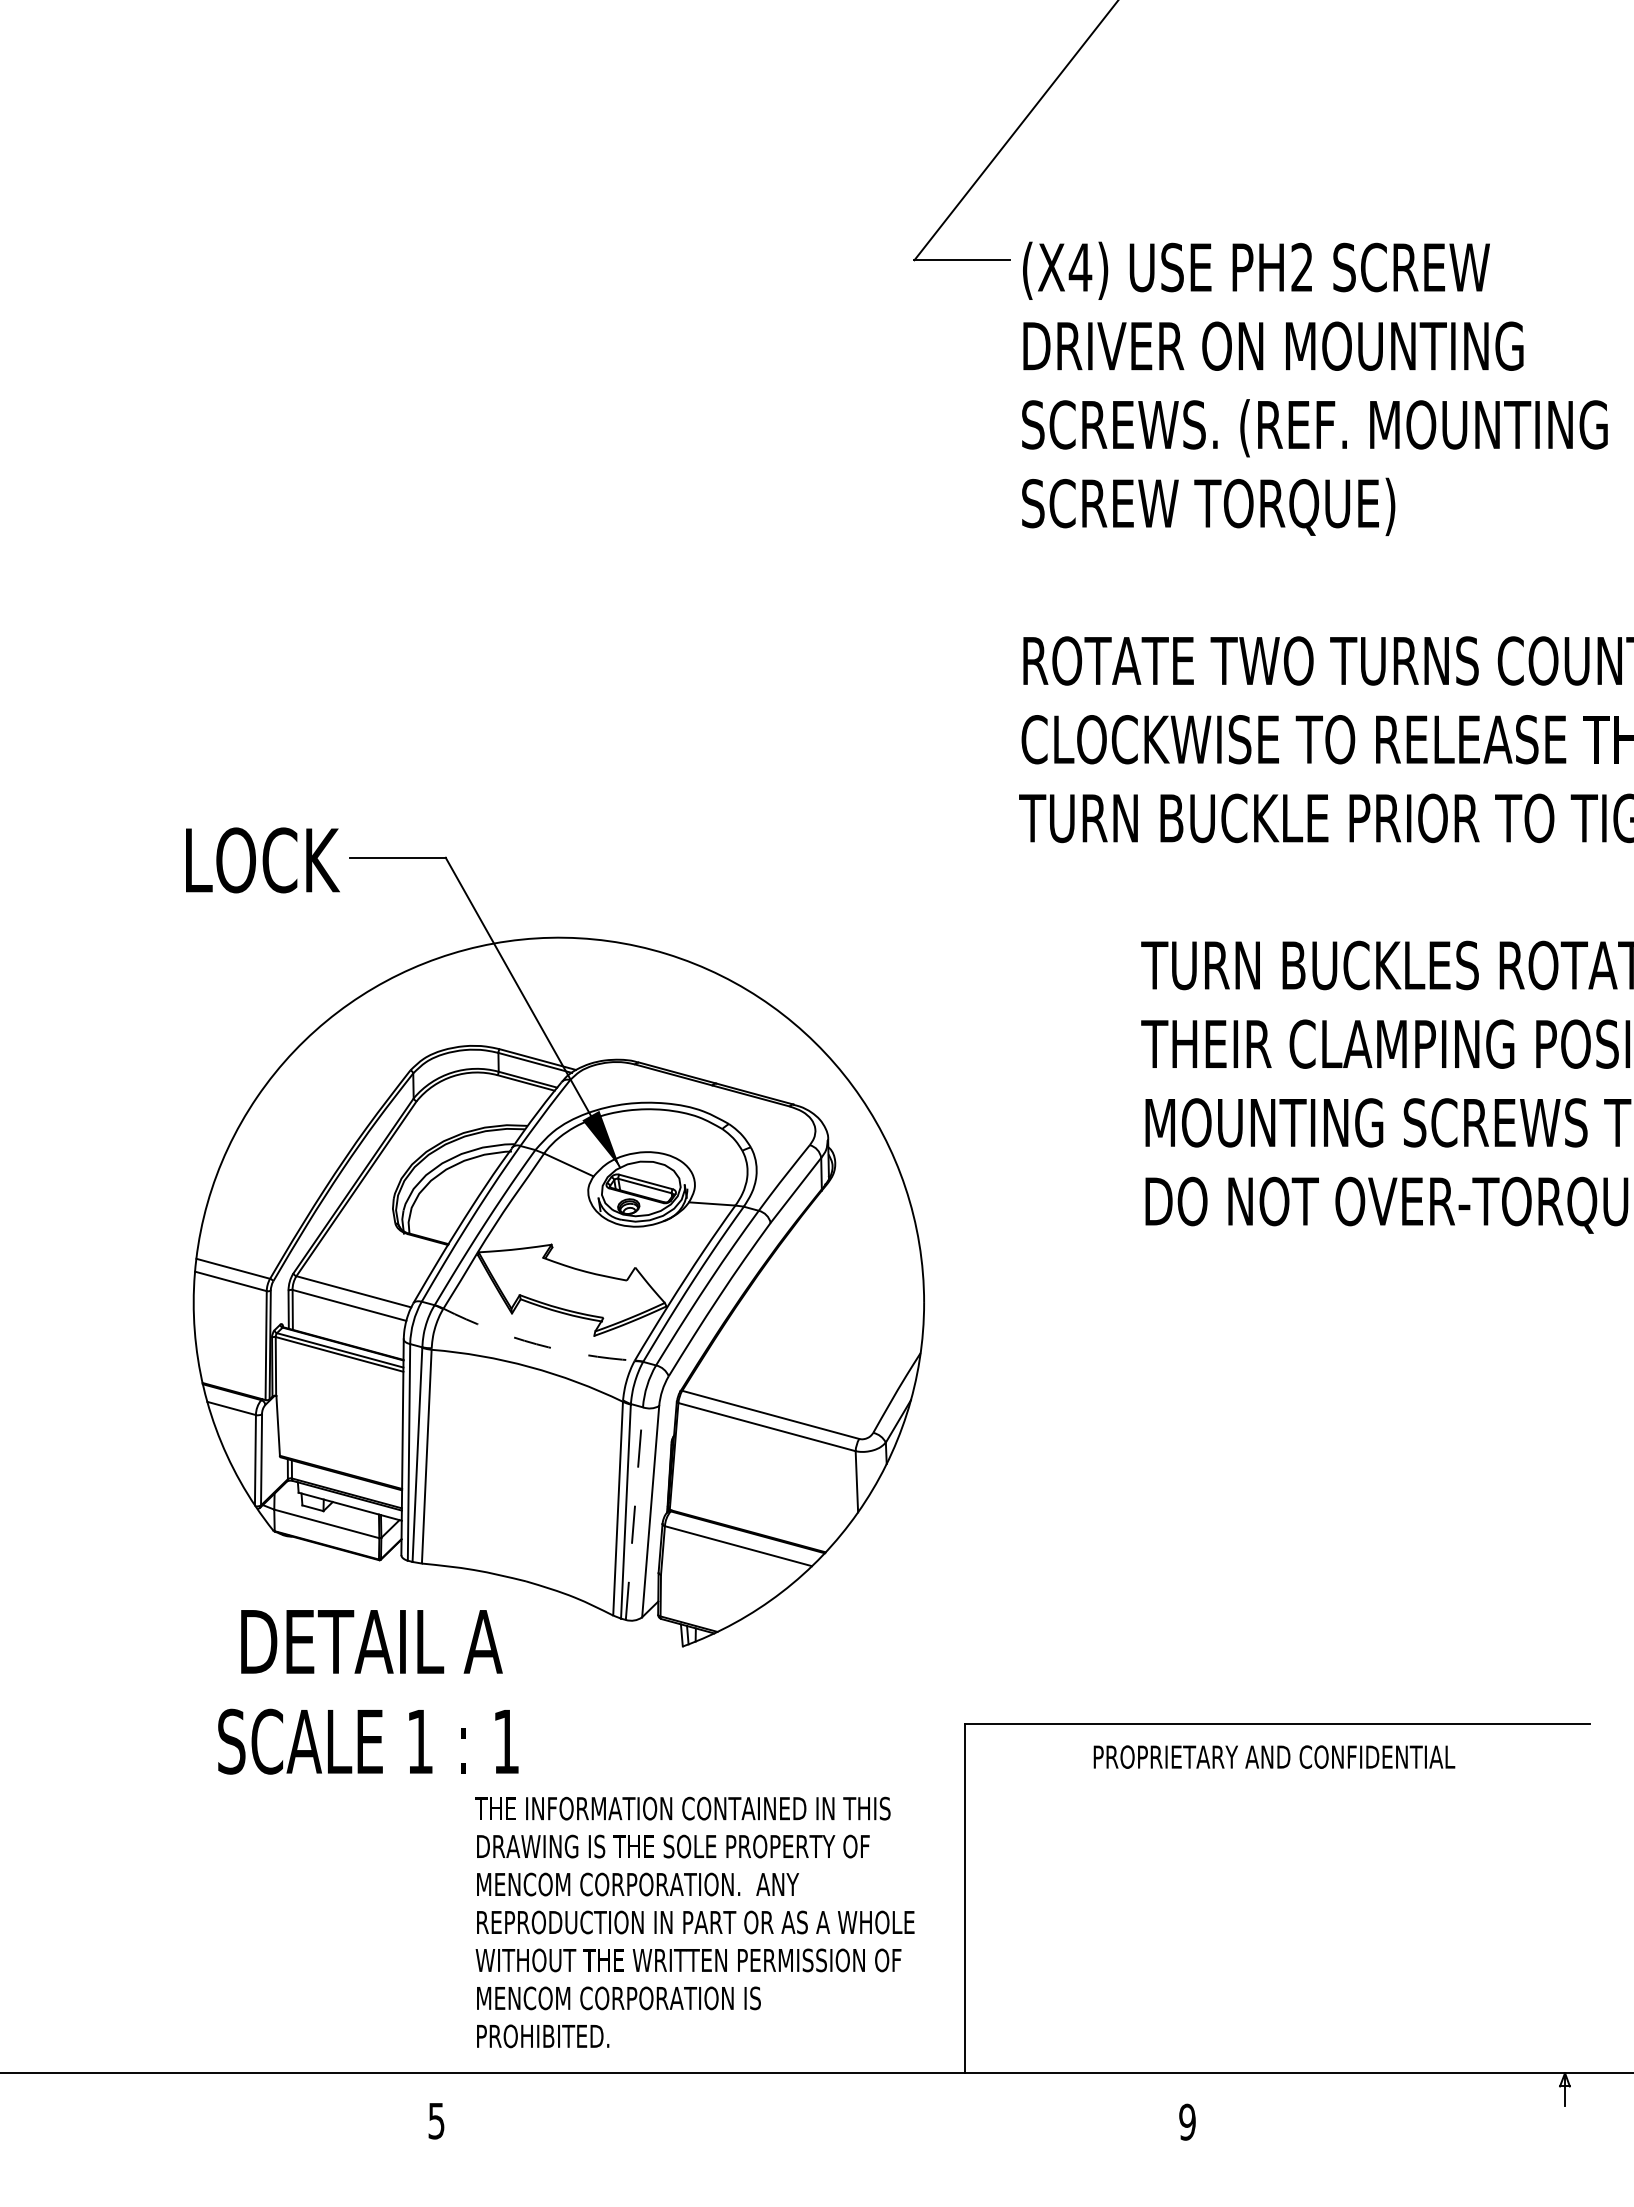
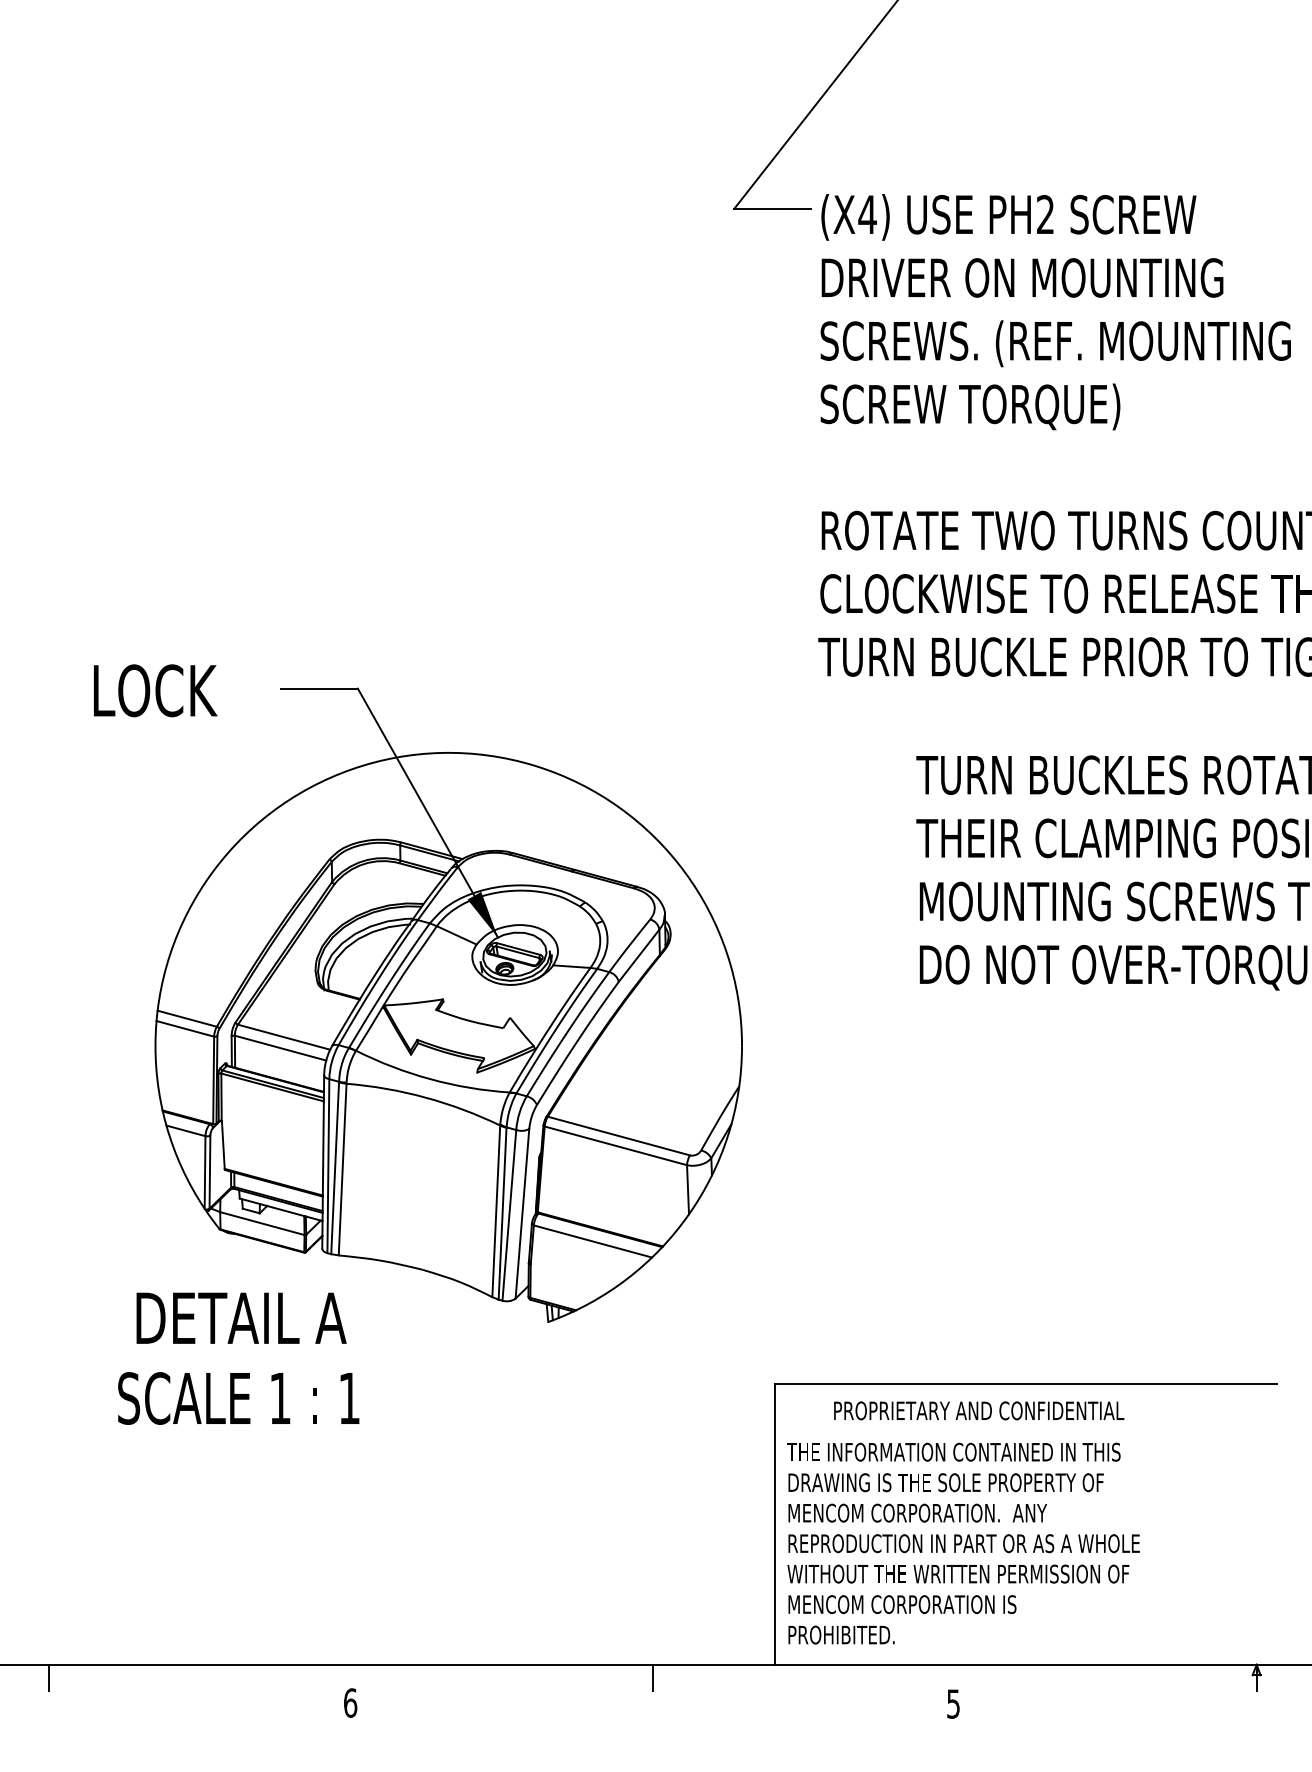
text: (262, 860) -> (155, 690), moved
arc: (536, 1344) -> (430, 1079), dashed -> solid
line: (634, 1513) -> (509, 1215), dashed -> solid
text: (368, 1692) -> (238, 1358), moved
text: (1274, 1756) -> (979, 1410), moved
text: (694, 1922) -> (963, 1543), moved
line: (61, 2089) -> (49, 1677), added
line: (813, 2089) -> (653, 1677), added
text: (436, 2120) -> (350, 1702), 5 -> 6
text: (1187, 2121) -> (953, 1703), 9 -> 5

